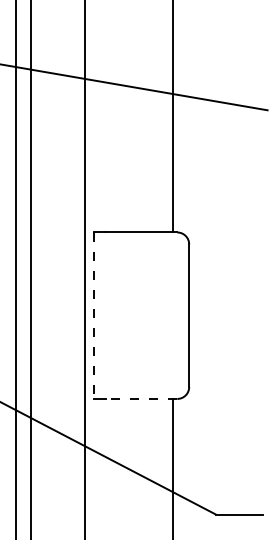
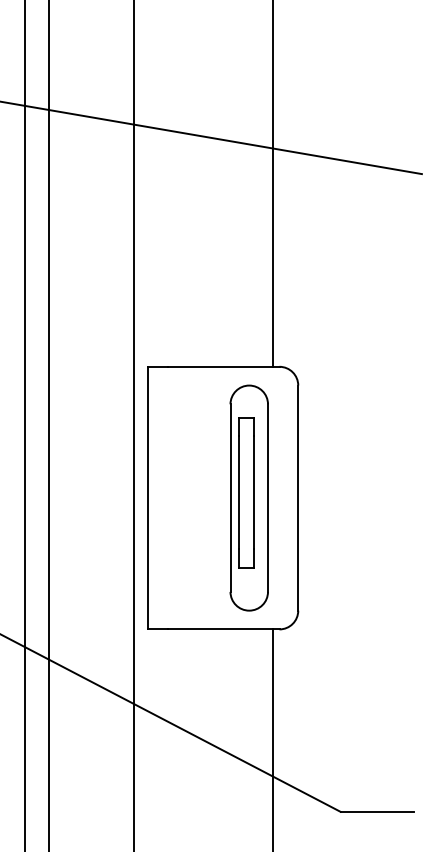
part: (157, 315) -> (248, 497), added
line: (94, 316) -> (148, 499), dashed -> solid
line: (141, 398) -> (223, 628), dashed -> solid

